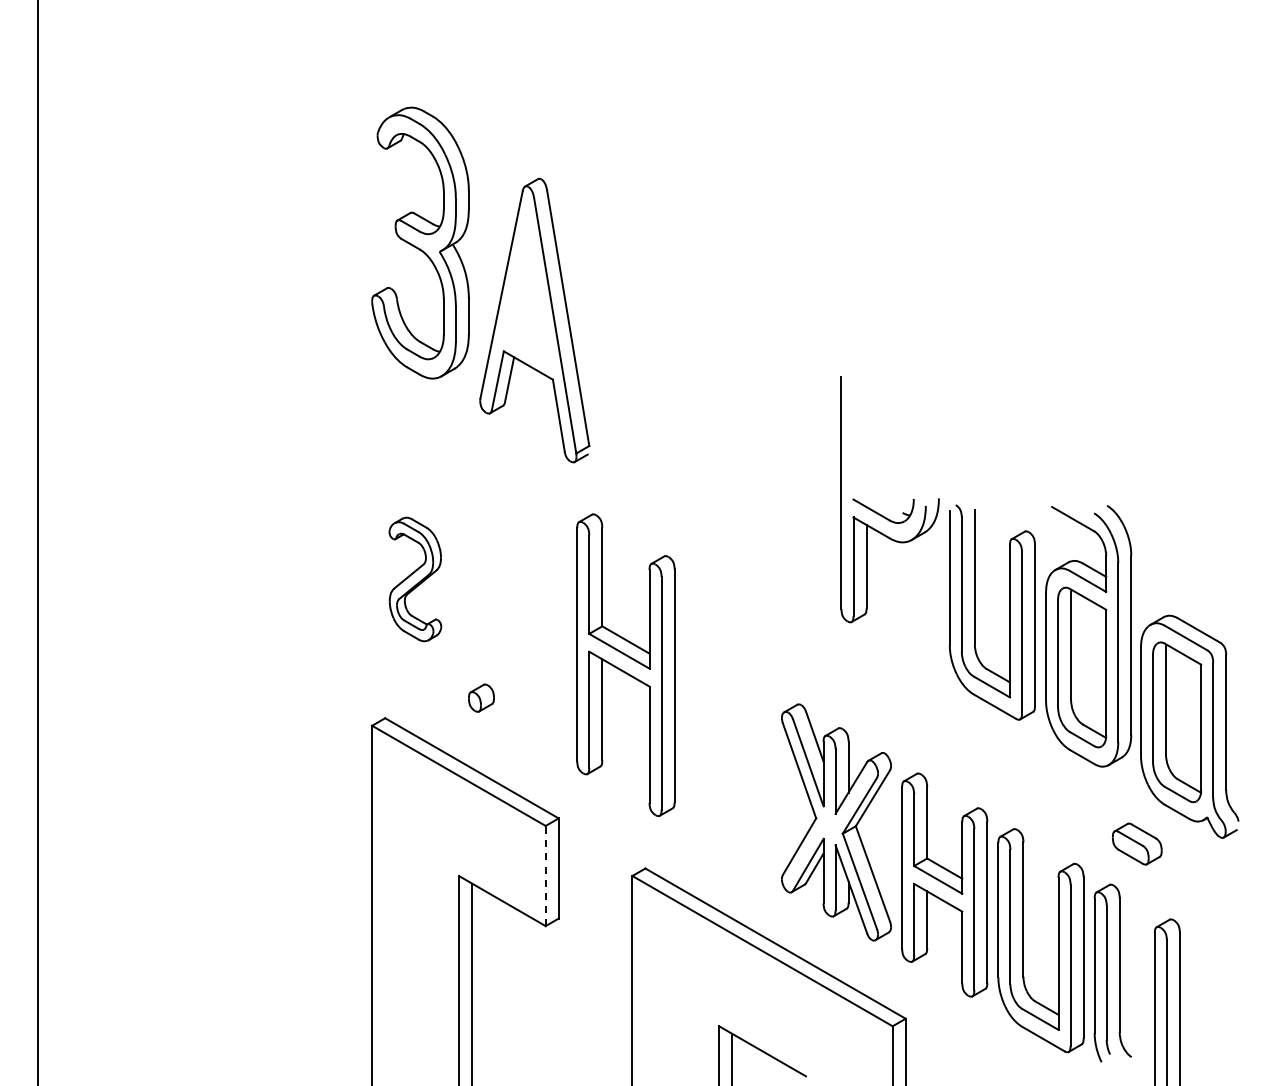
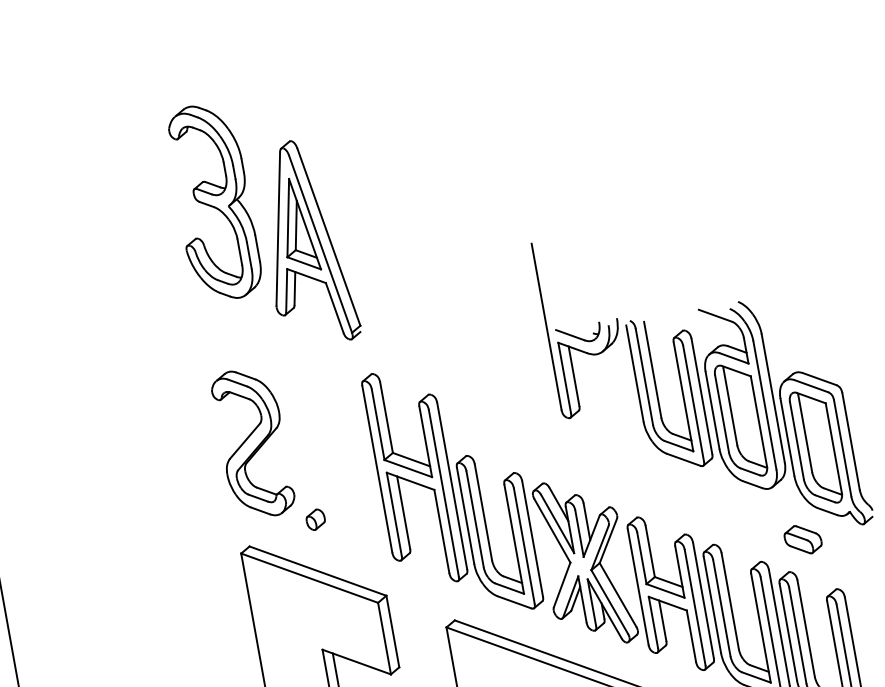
part: (528, 294) -> (297, 225), added
part: (415, 579) -> (253, 443), size x1.67
part: (711, 759) -> (488, 534), added
line: (545, 875) -> (384, 638), dashed -> solid

